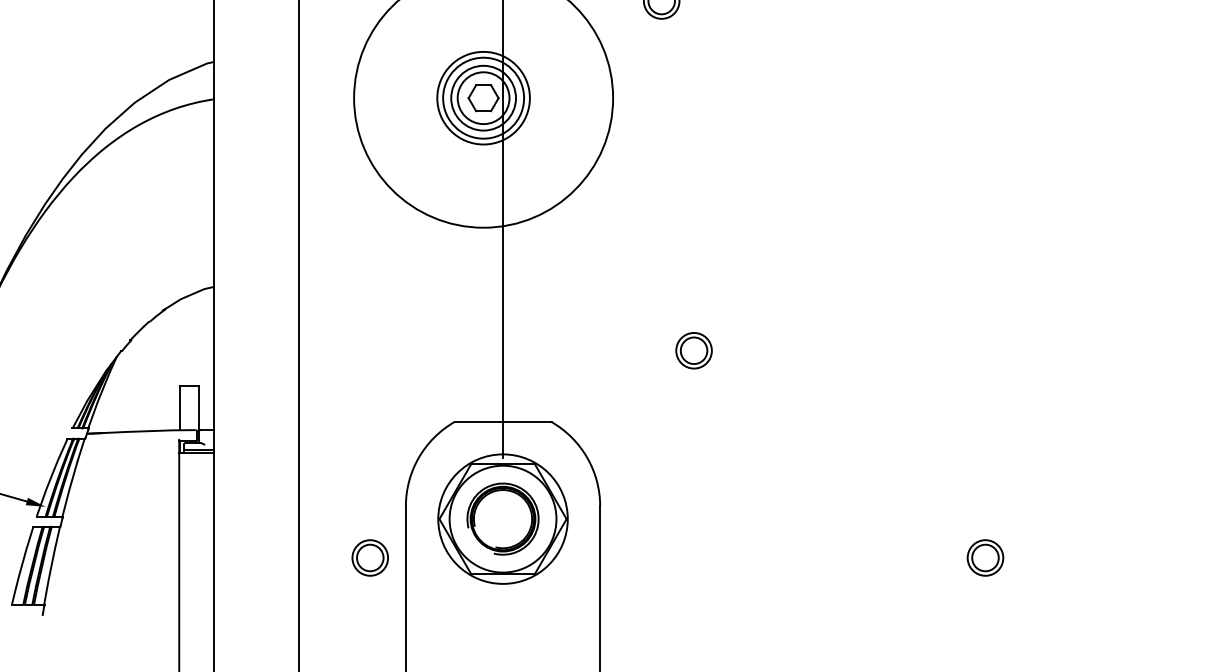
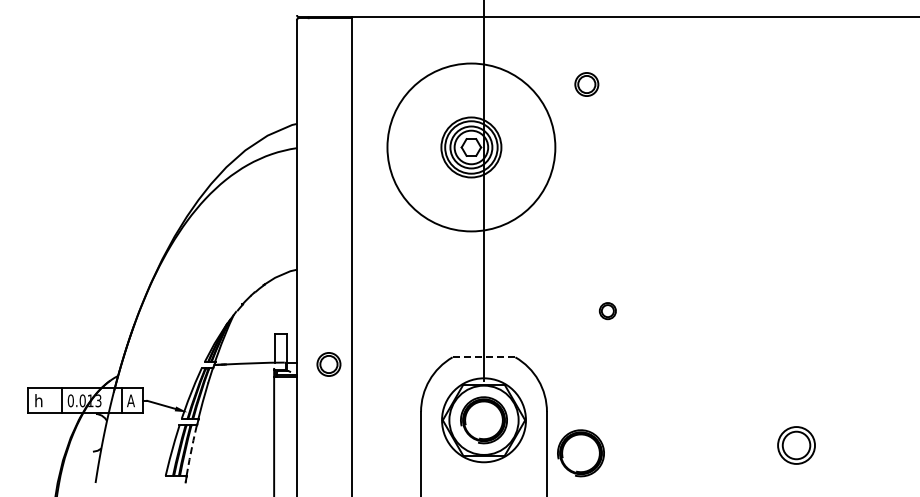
part: (693, 349) -> (607, 310), size x0.7
line: (502, 422) -> (483, 357), solid -> dashed
part: (369, 558) -> (328, 364), moved
part: (985, 558) -> (796, 445), size x1.6
line: (51, 564) -> (191, 449), solid -> dashed
part: (651, 570) -> (580, 453), added

